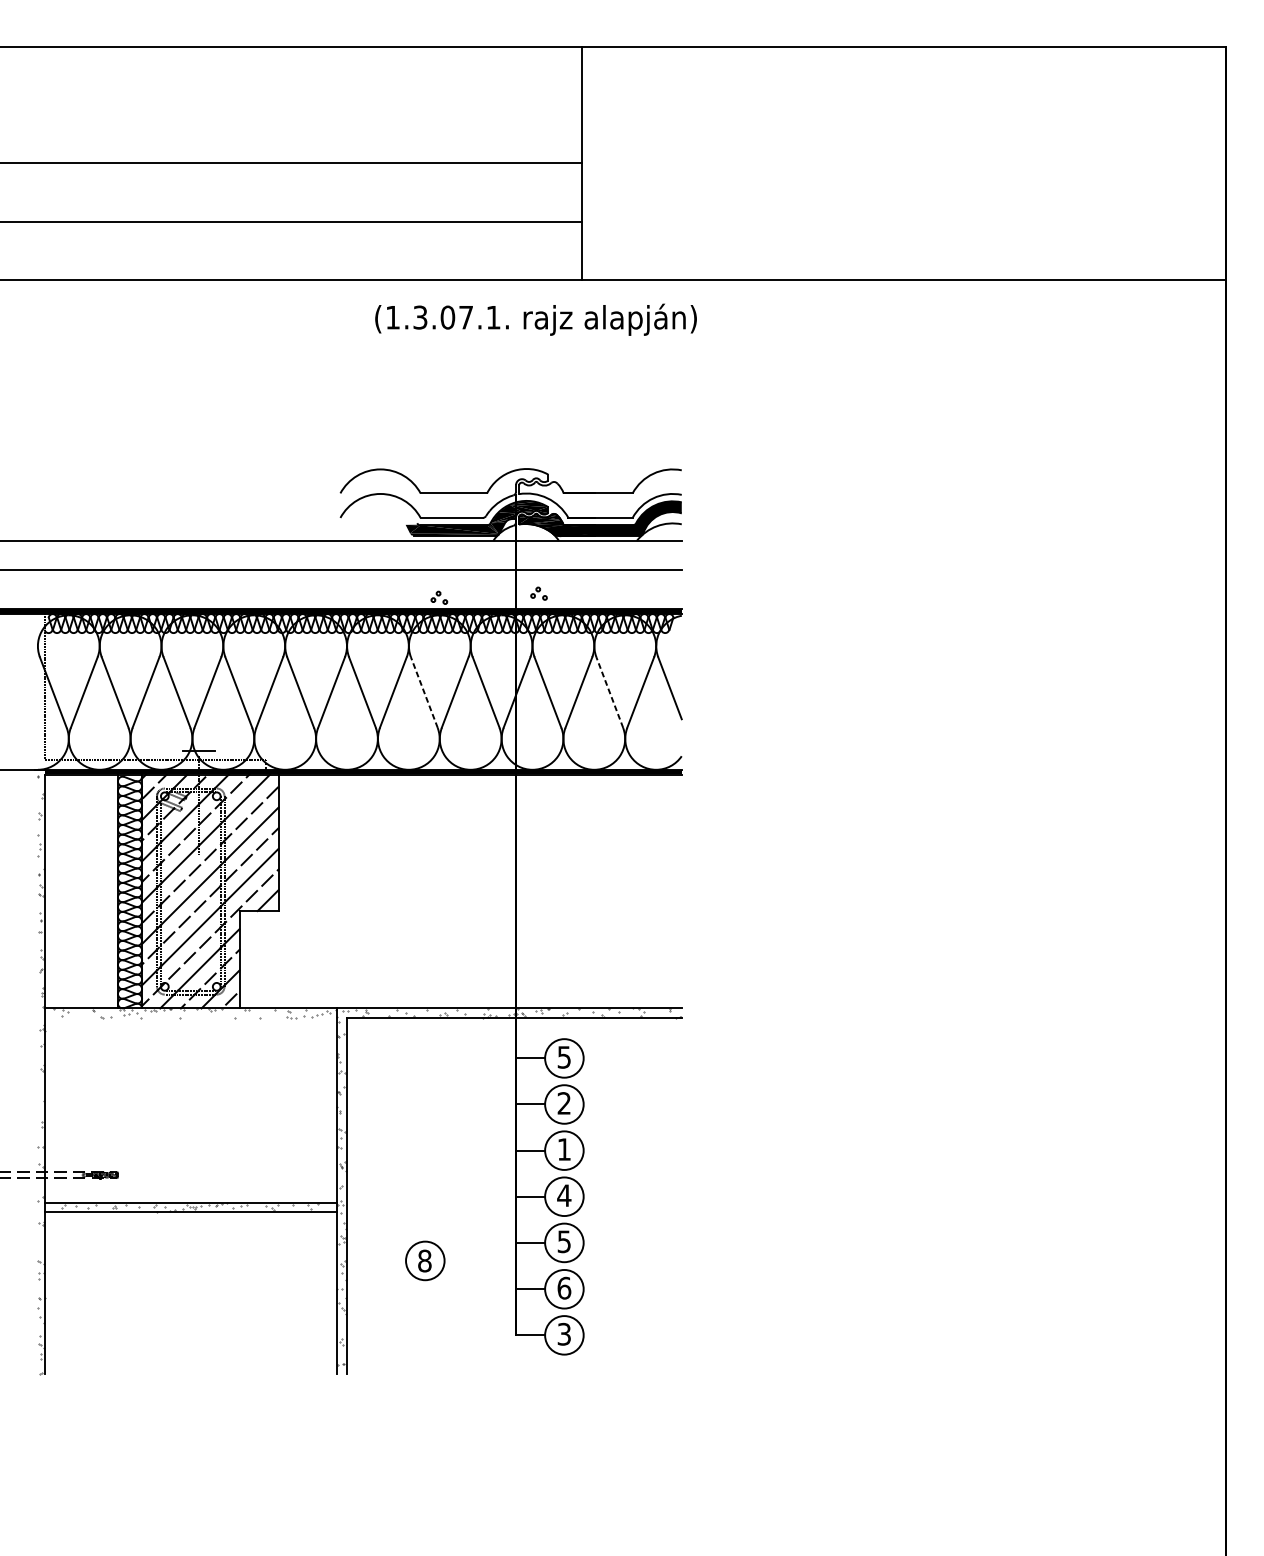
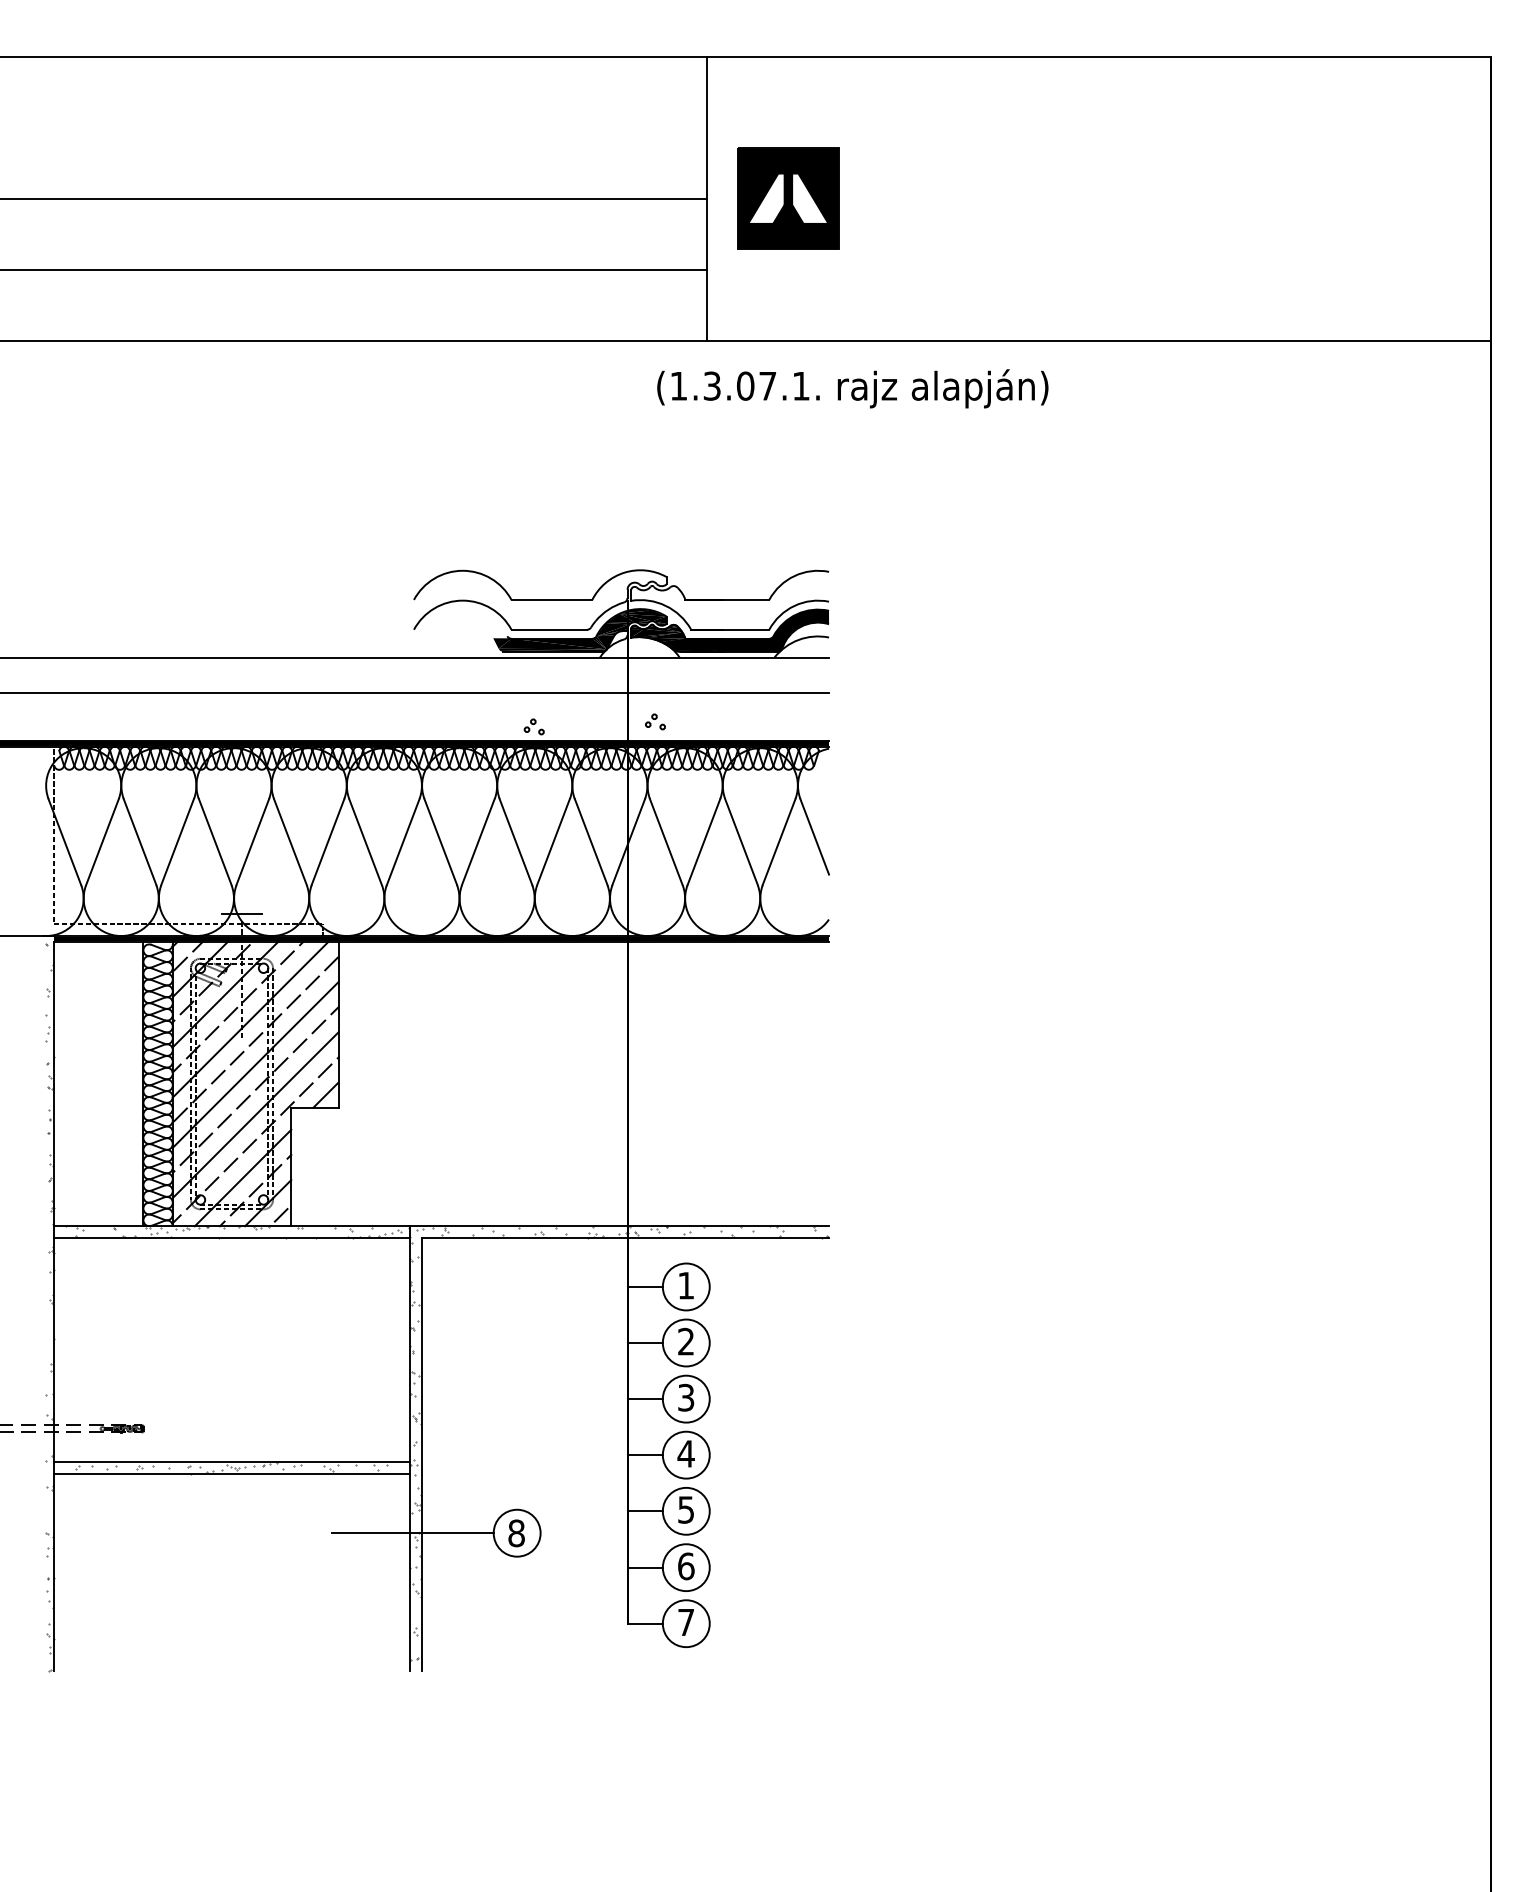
part: (648, 163) -> (788, 198), added
text: (535, 319) -> (852, 388), moved
line: (423, 692) -> (515, 841), dashed -> solid
line: (609, 692) -> (741, 841), dashed -> solid
line: (190, 1018) -> (231, 1238), added
text: (563, 1057) -> (685, 1285), 5 -> 1
text: (564, 1149) -> (686, 1397), 1 -> 3
line: (339, 1261) -> (412, 1533), added
text: (564, 1334) -> (686, 1622), 3 -> 7

